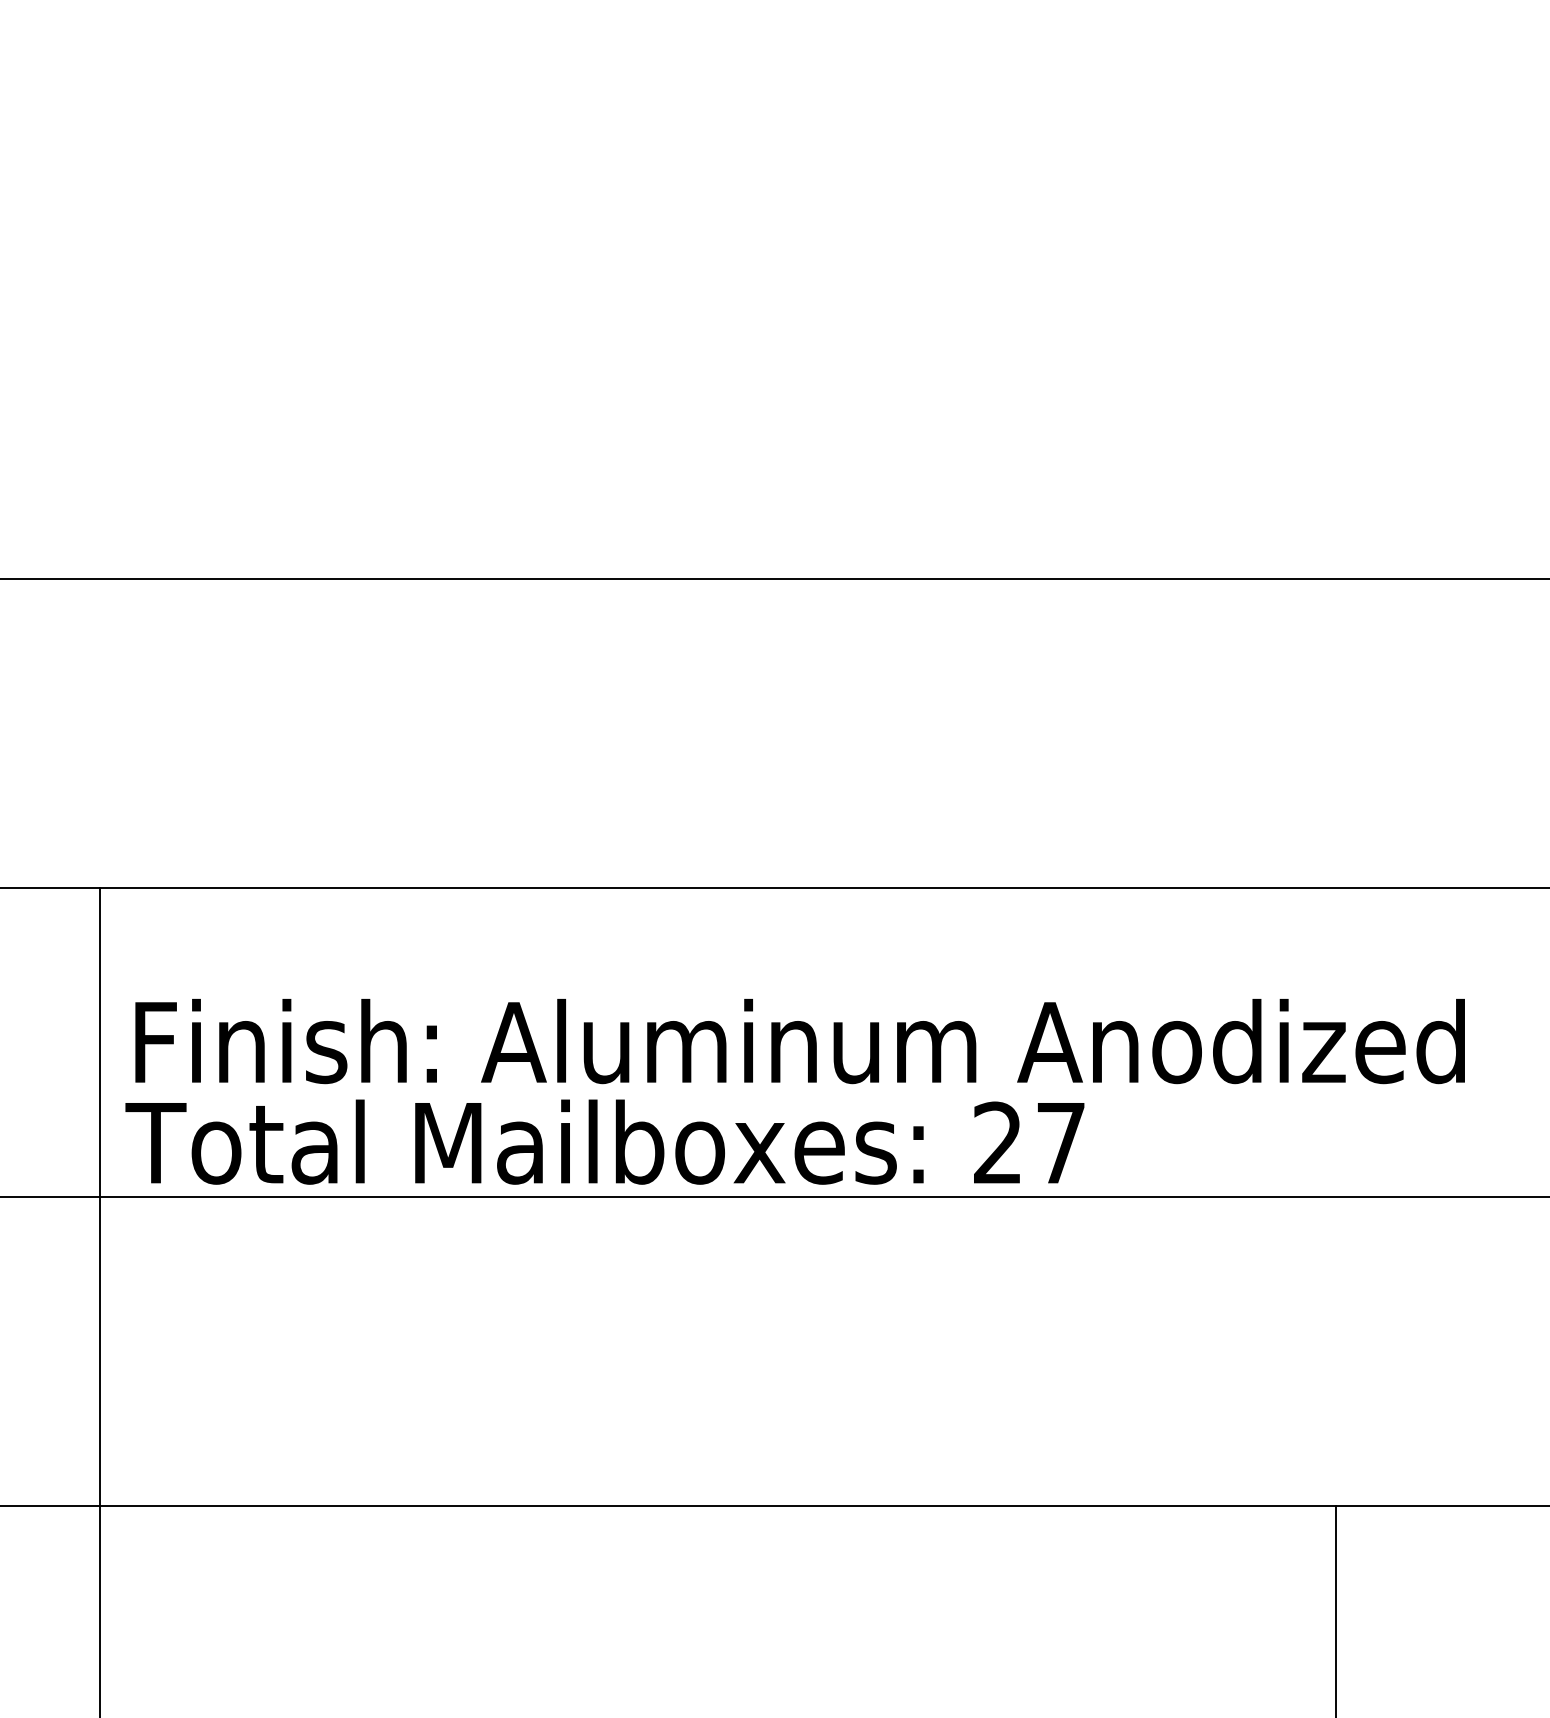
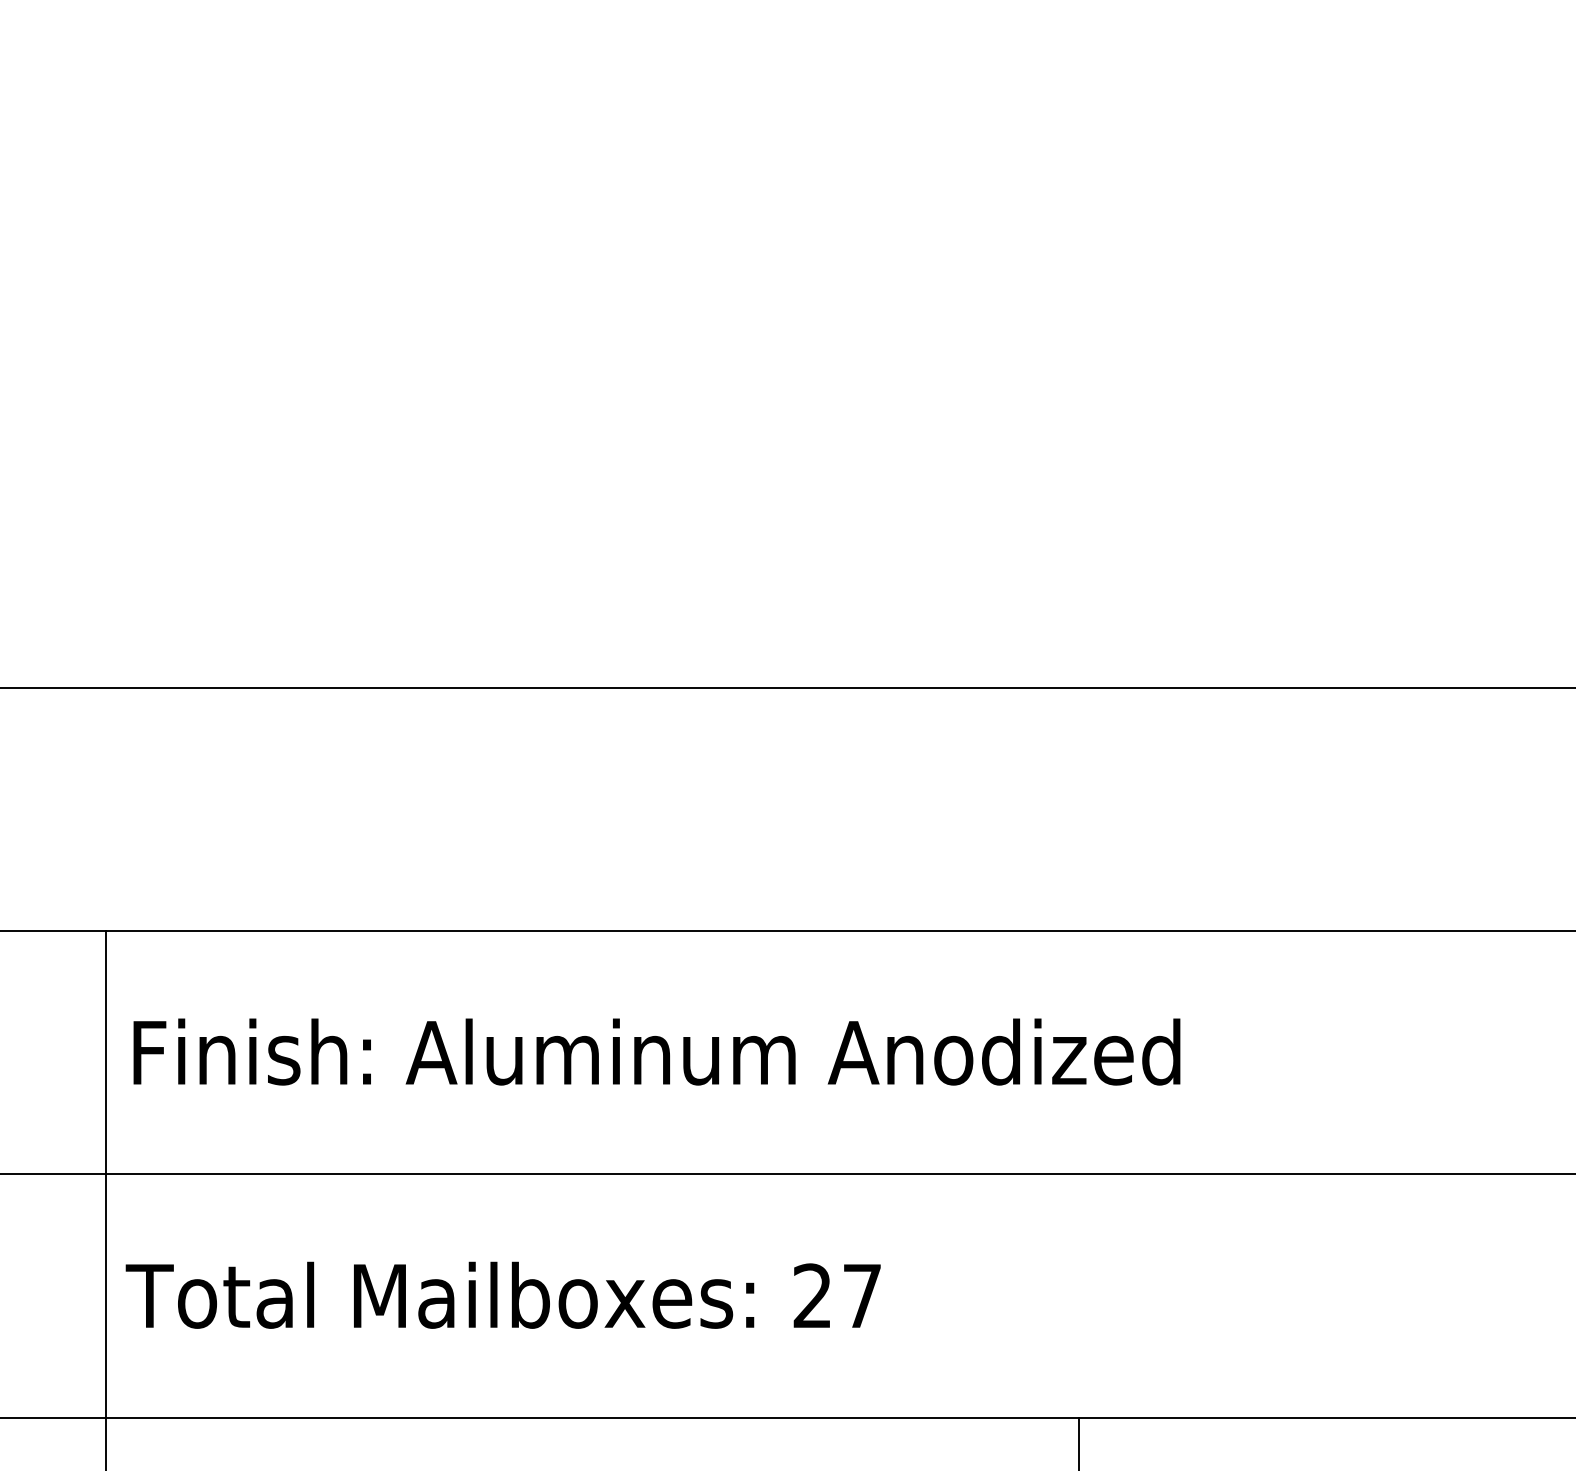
text: (603, 1141) -> (502, 1294), moved

